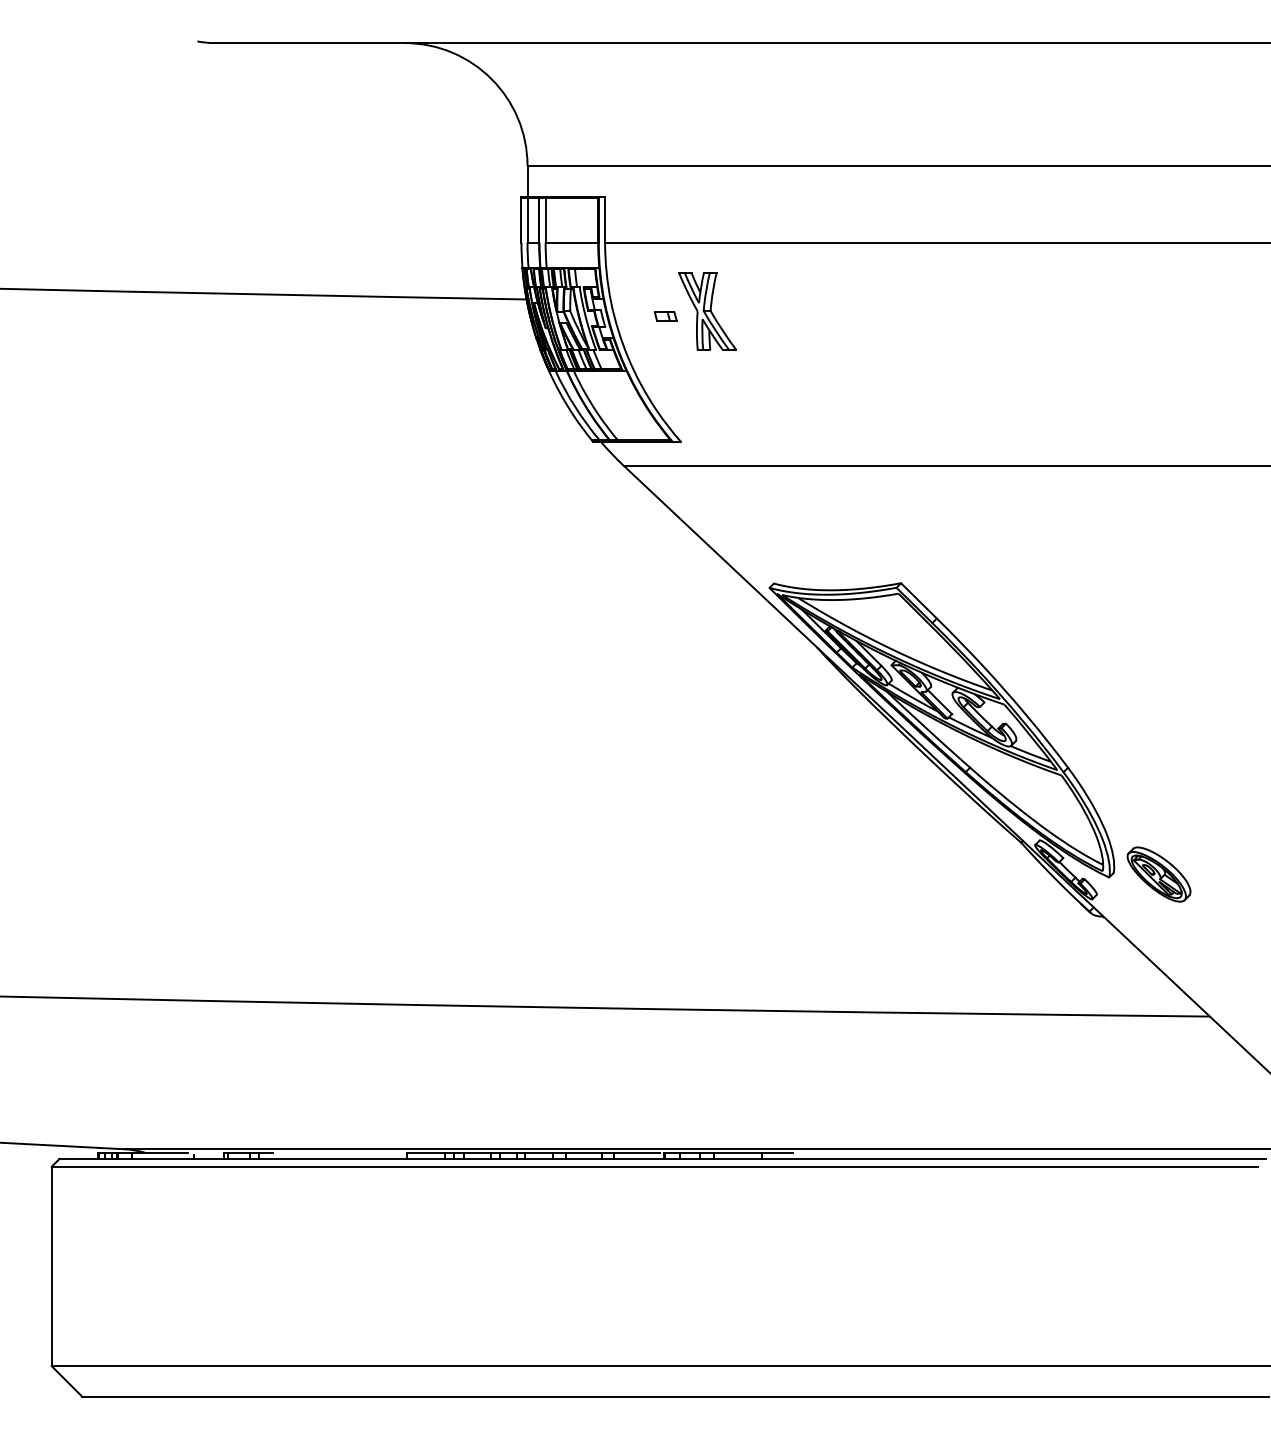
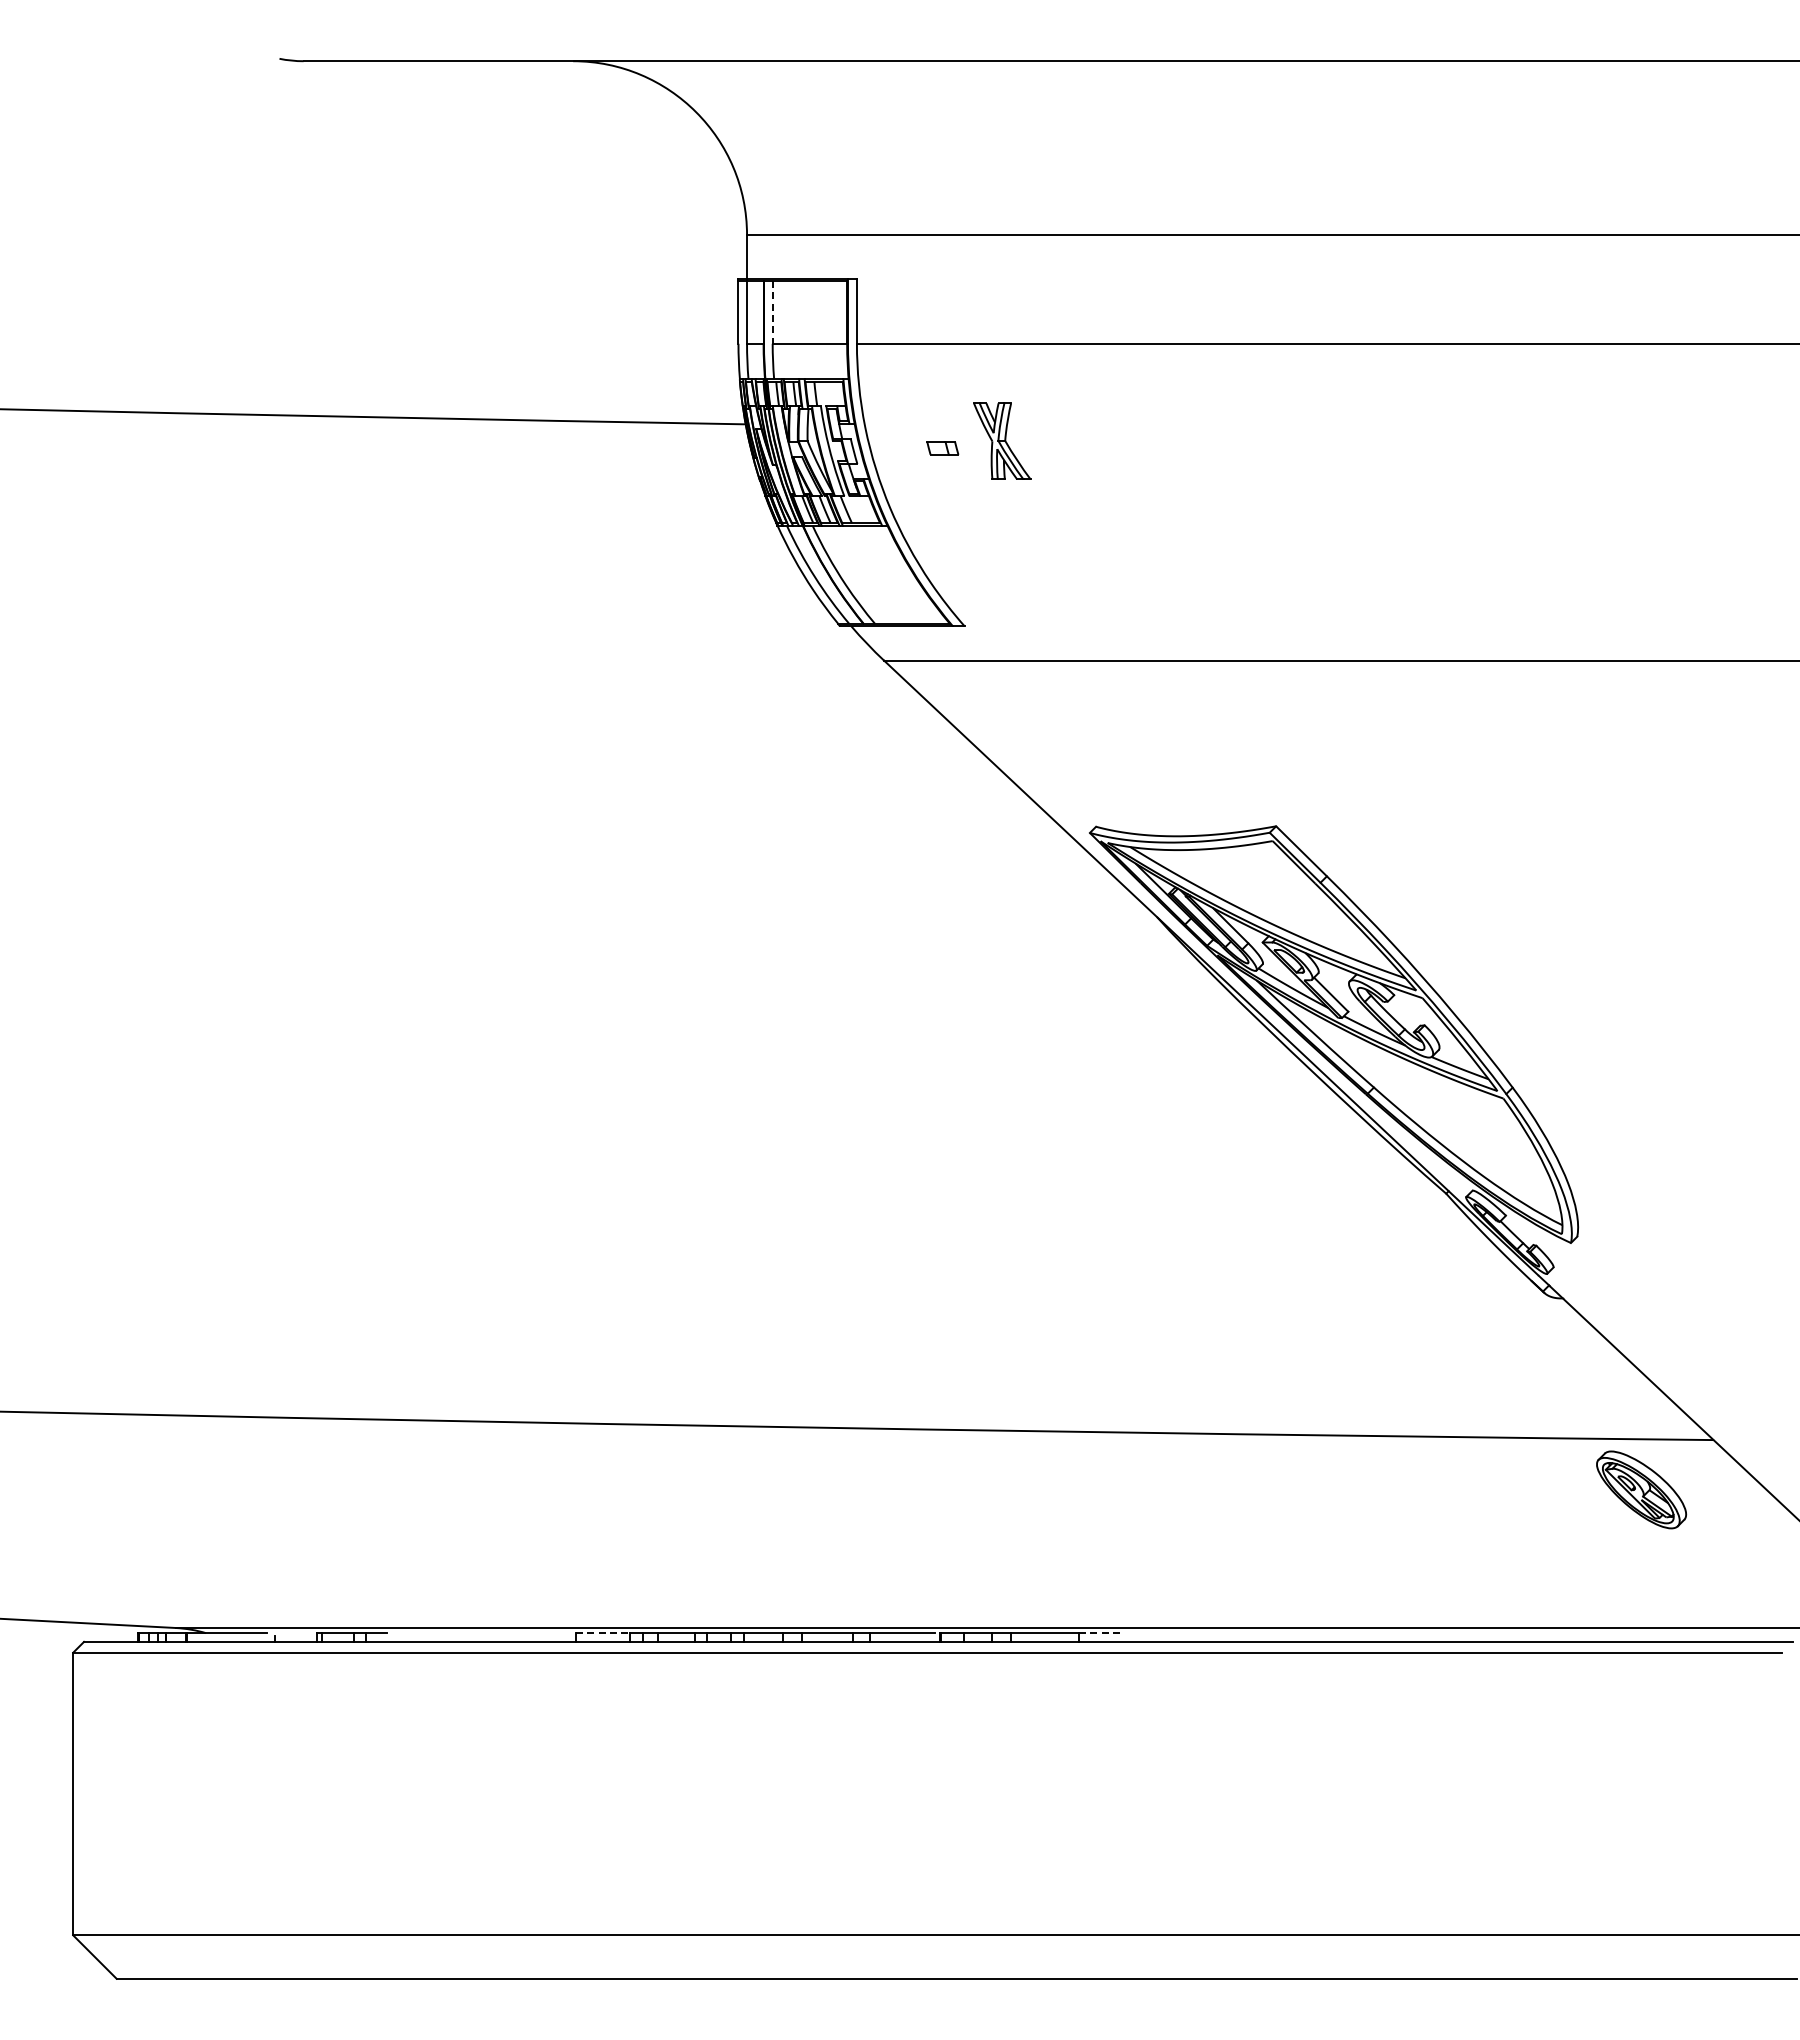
line: (545, 220) -> (772, 312), solid -> dashed
part: (707, 311) -> (1002, 441), size x0.7
part: (1158, 874) -> (1641, 1489), moved
line: (425, 1153) -> (602, 1633), solid -> dashed
line: (777, 1153) -> (1101, 1633), solid -> dashed

